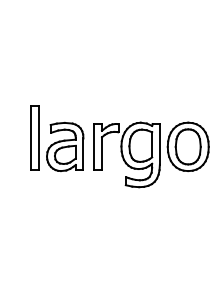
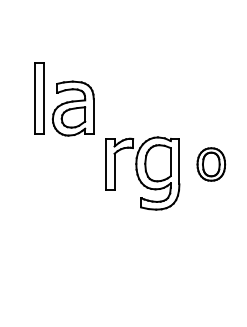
part: (57, 138) -> (64, 99), moved
part: (188, 146) -> (211, 164), size x0.6

